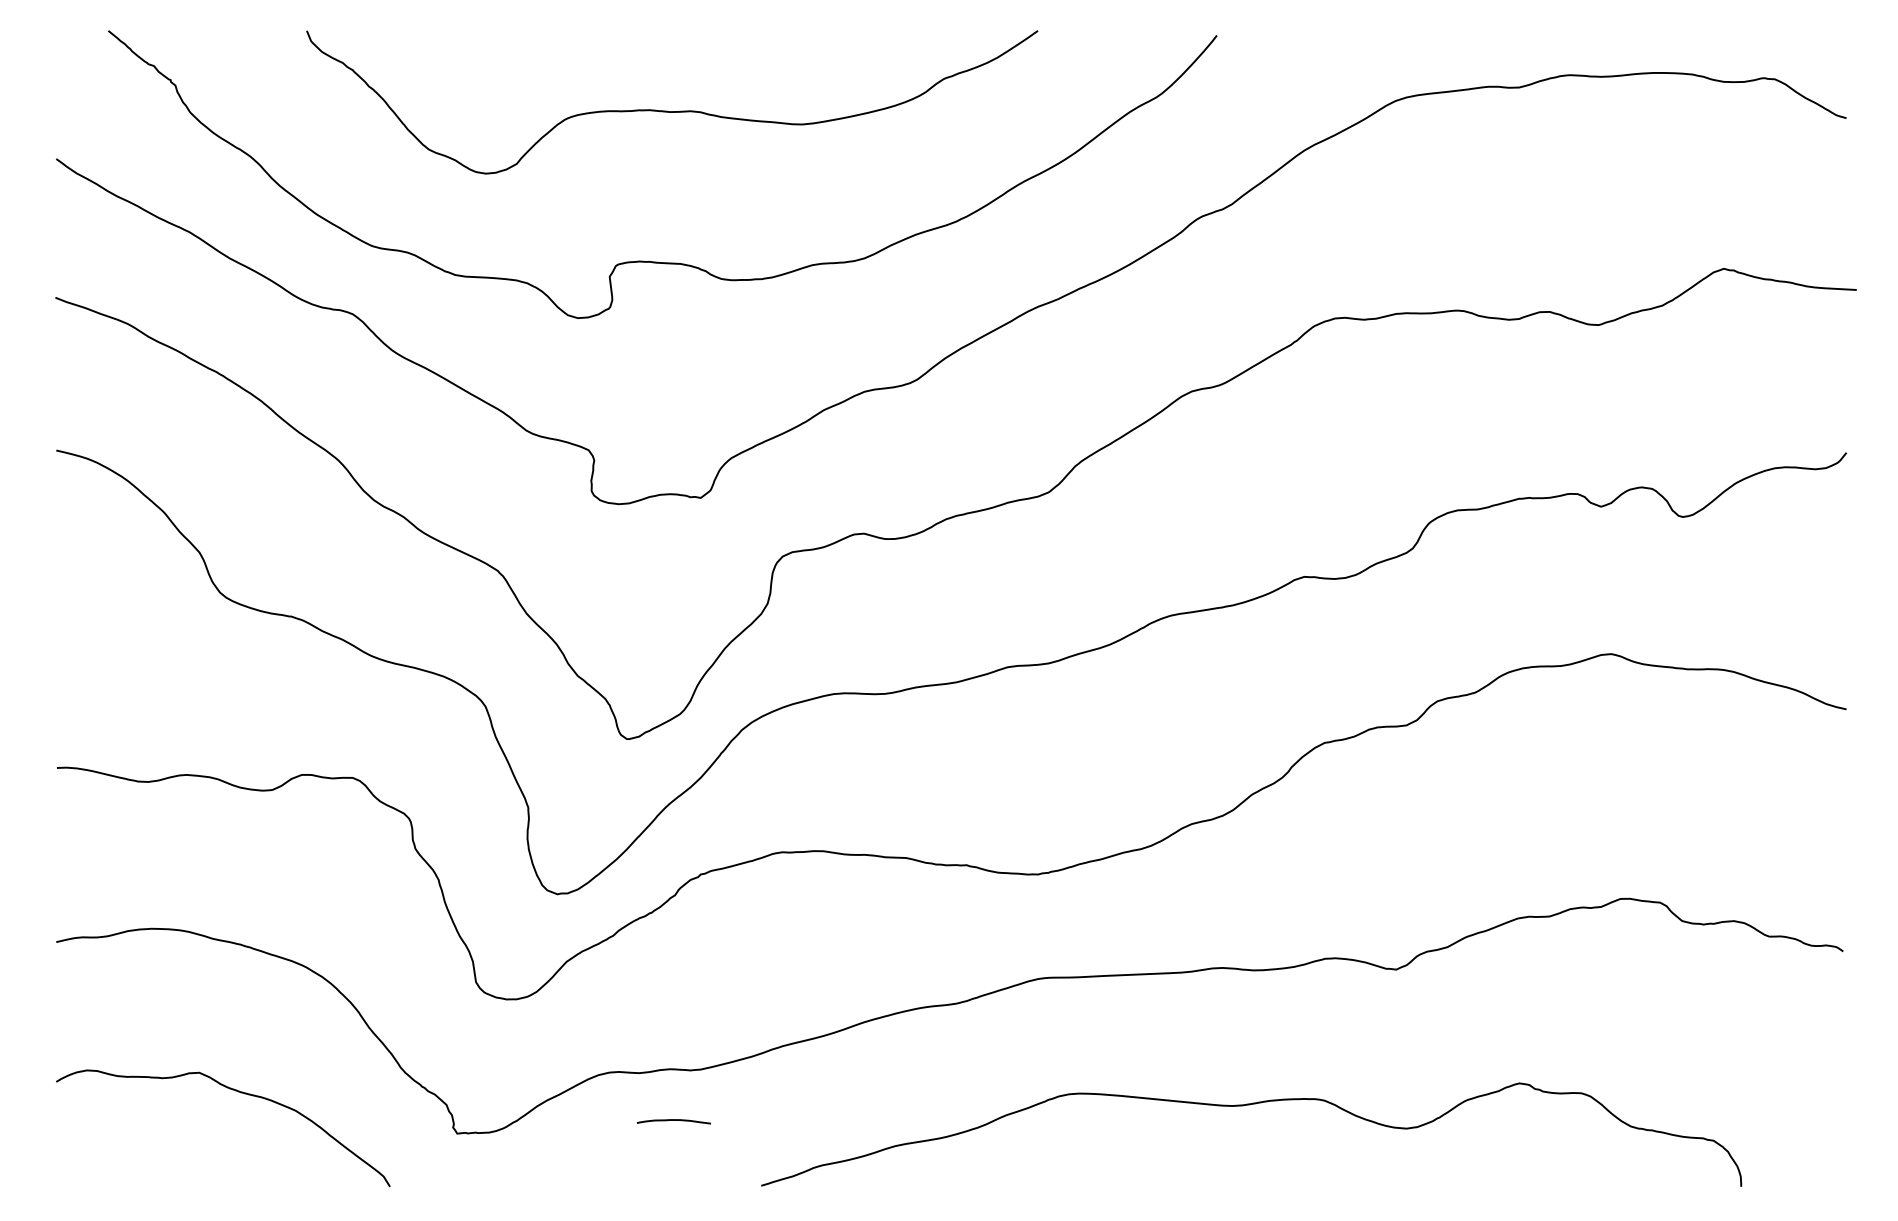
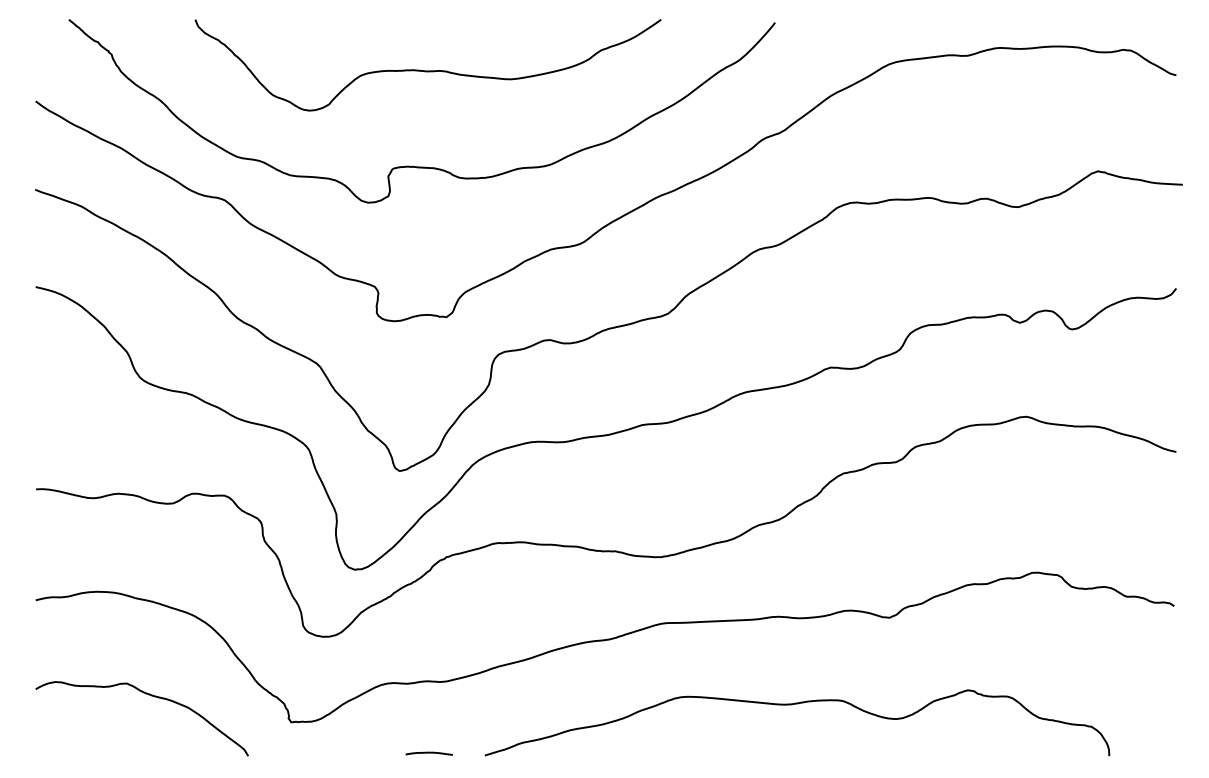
curve: (672, 1121) -> (428, 753), moved

